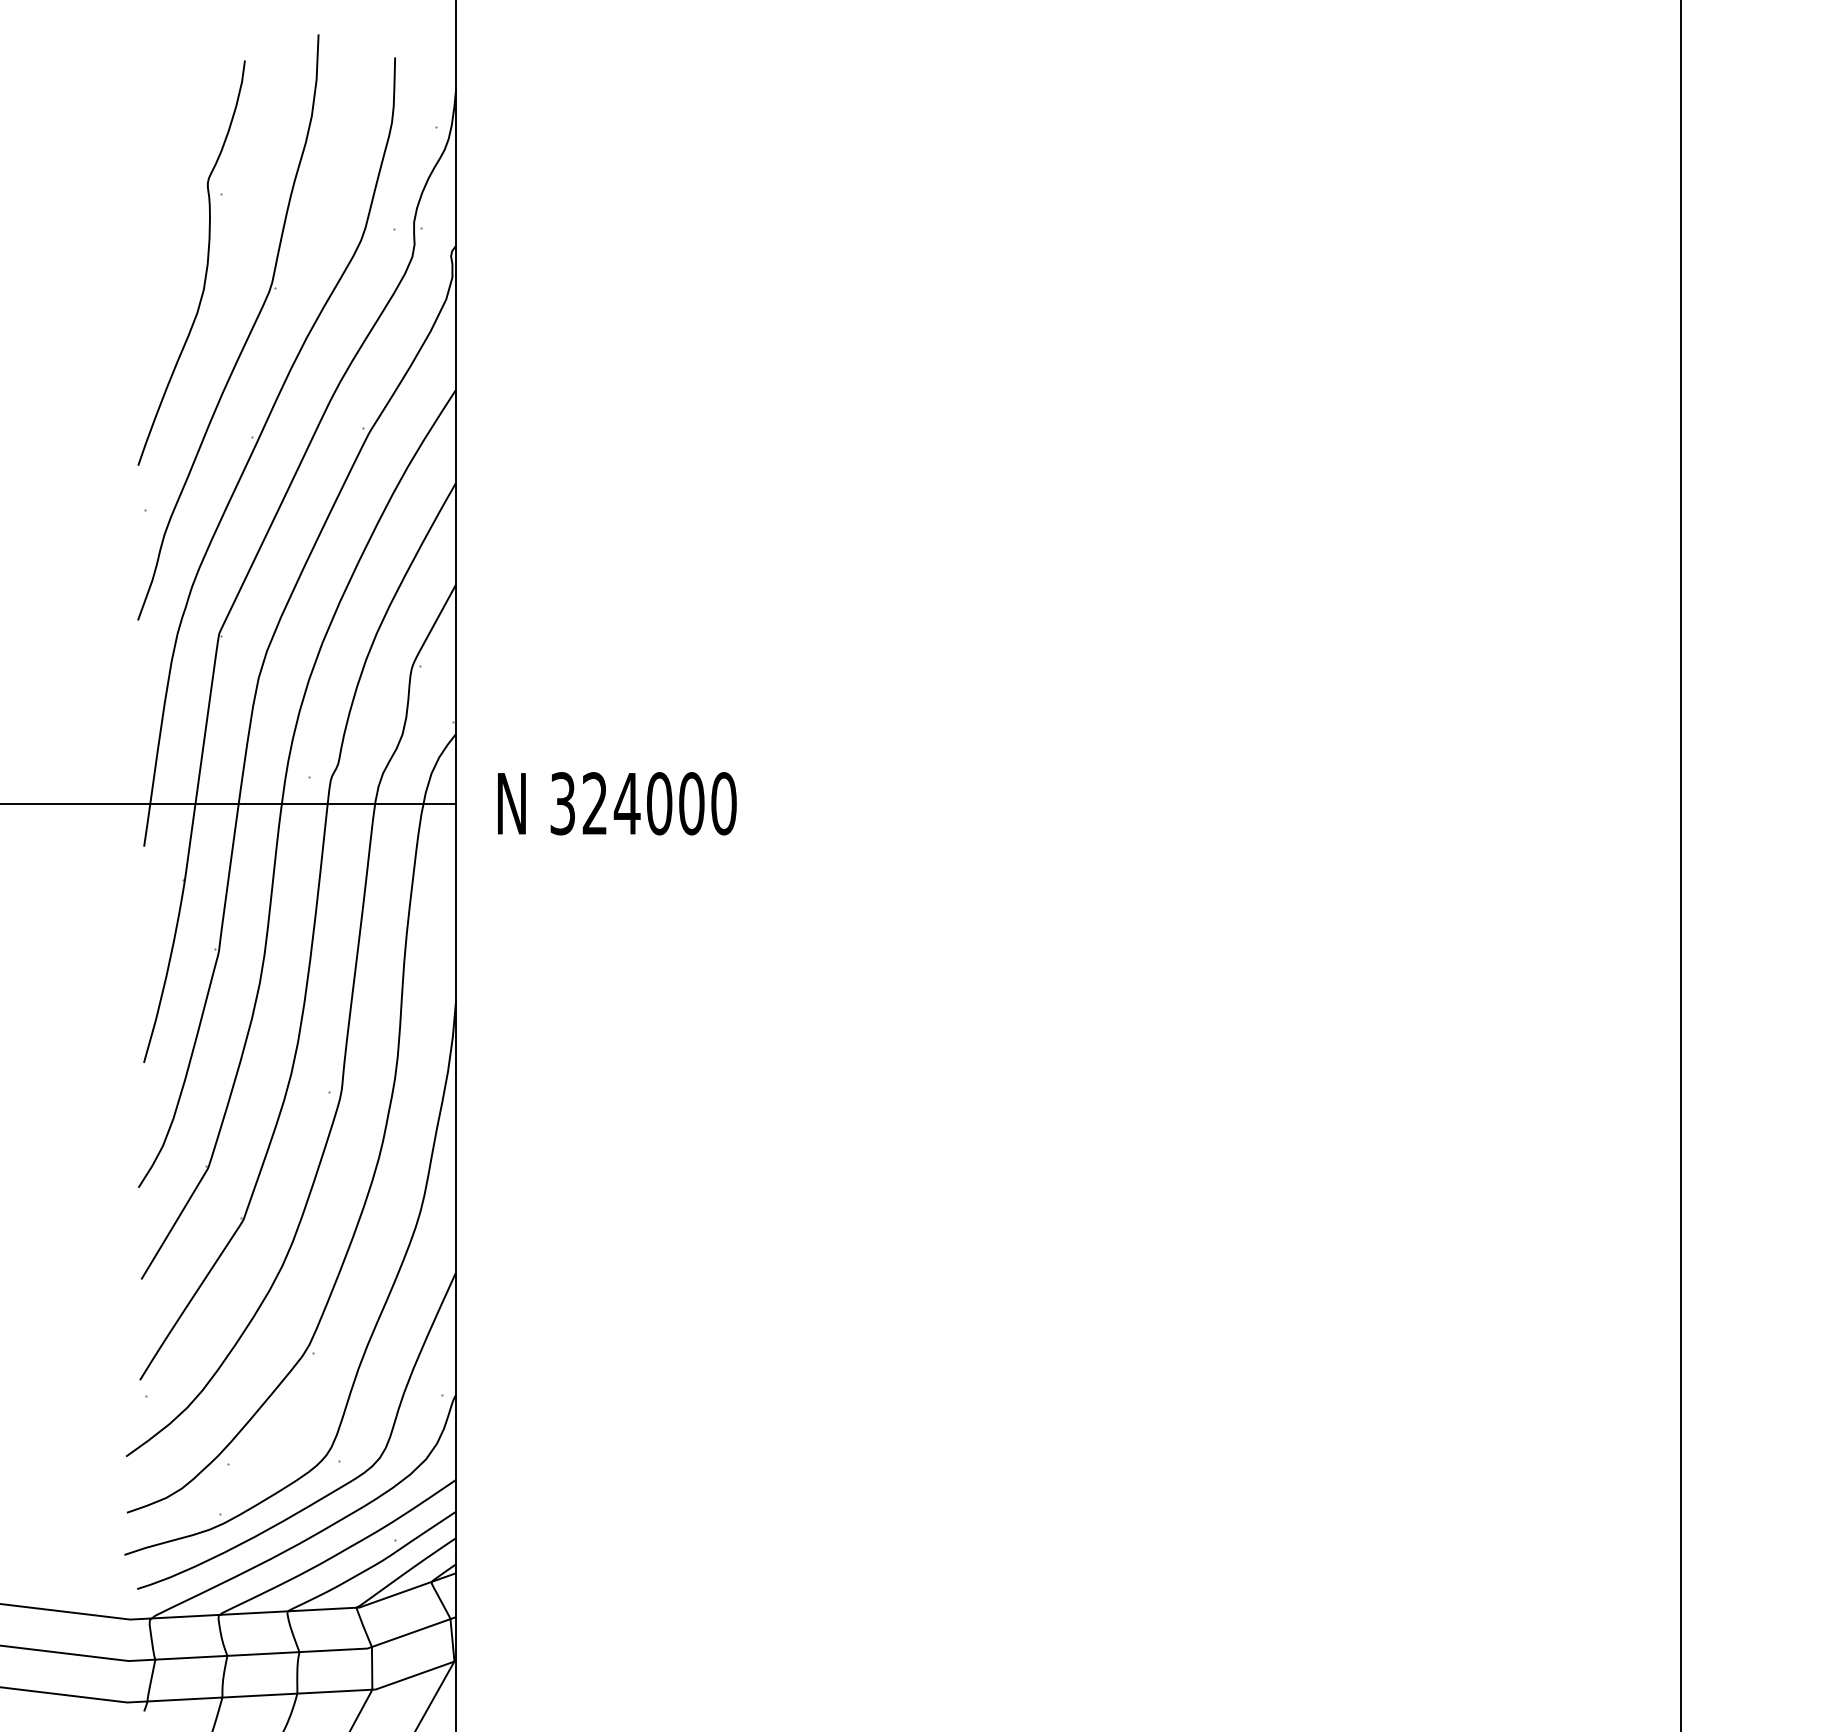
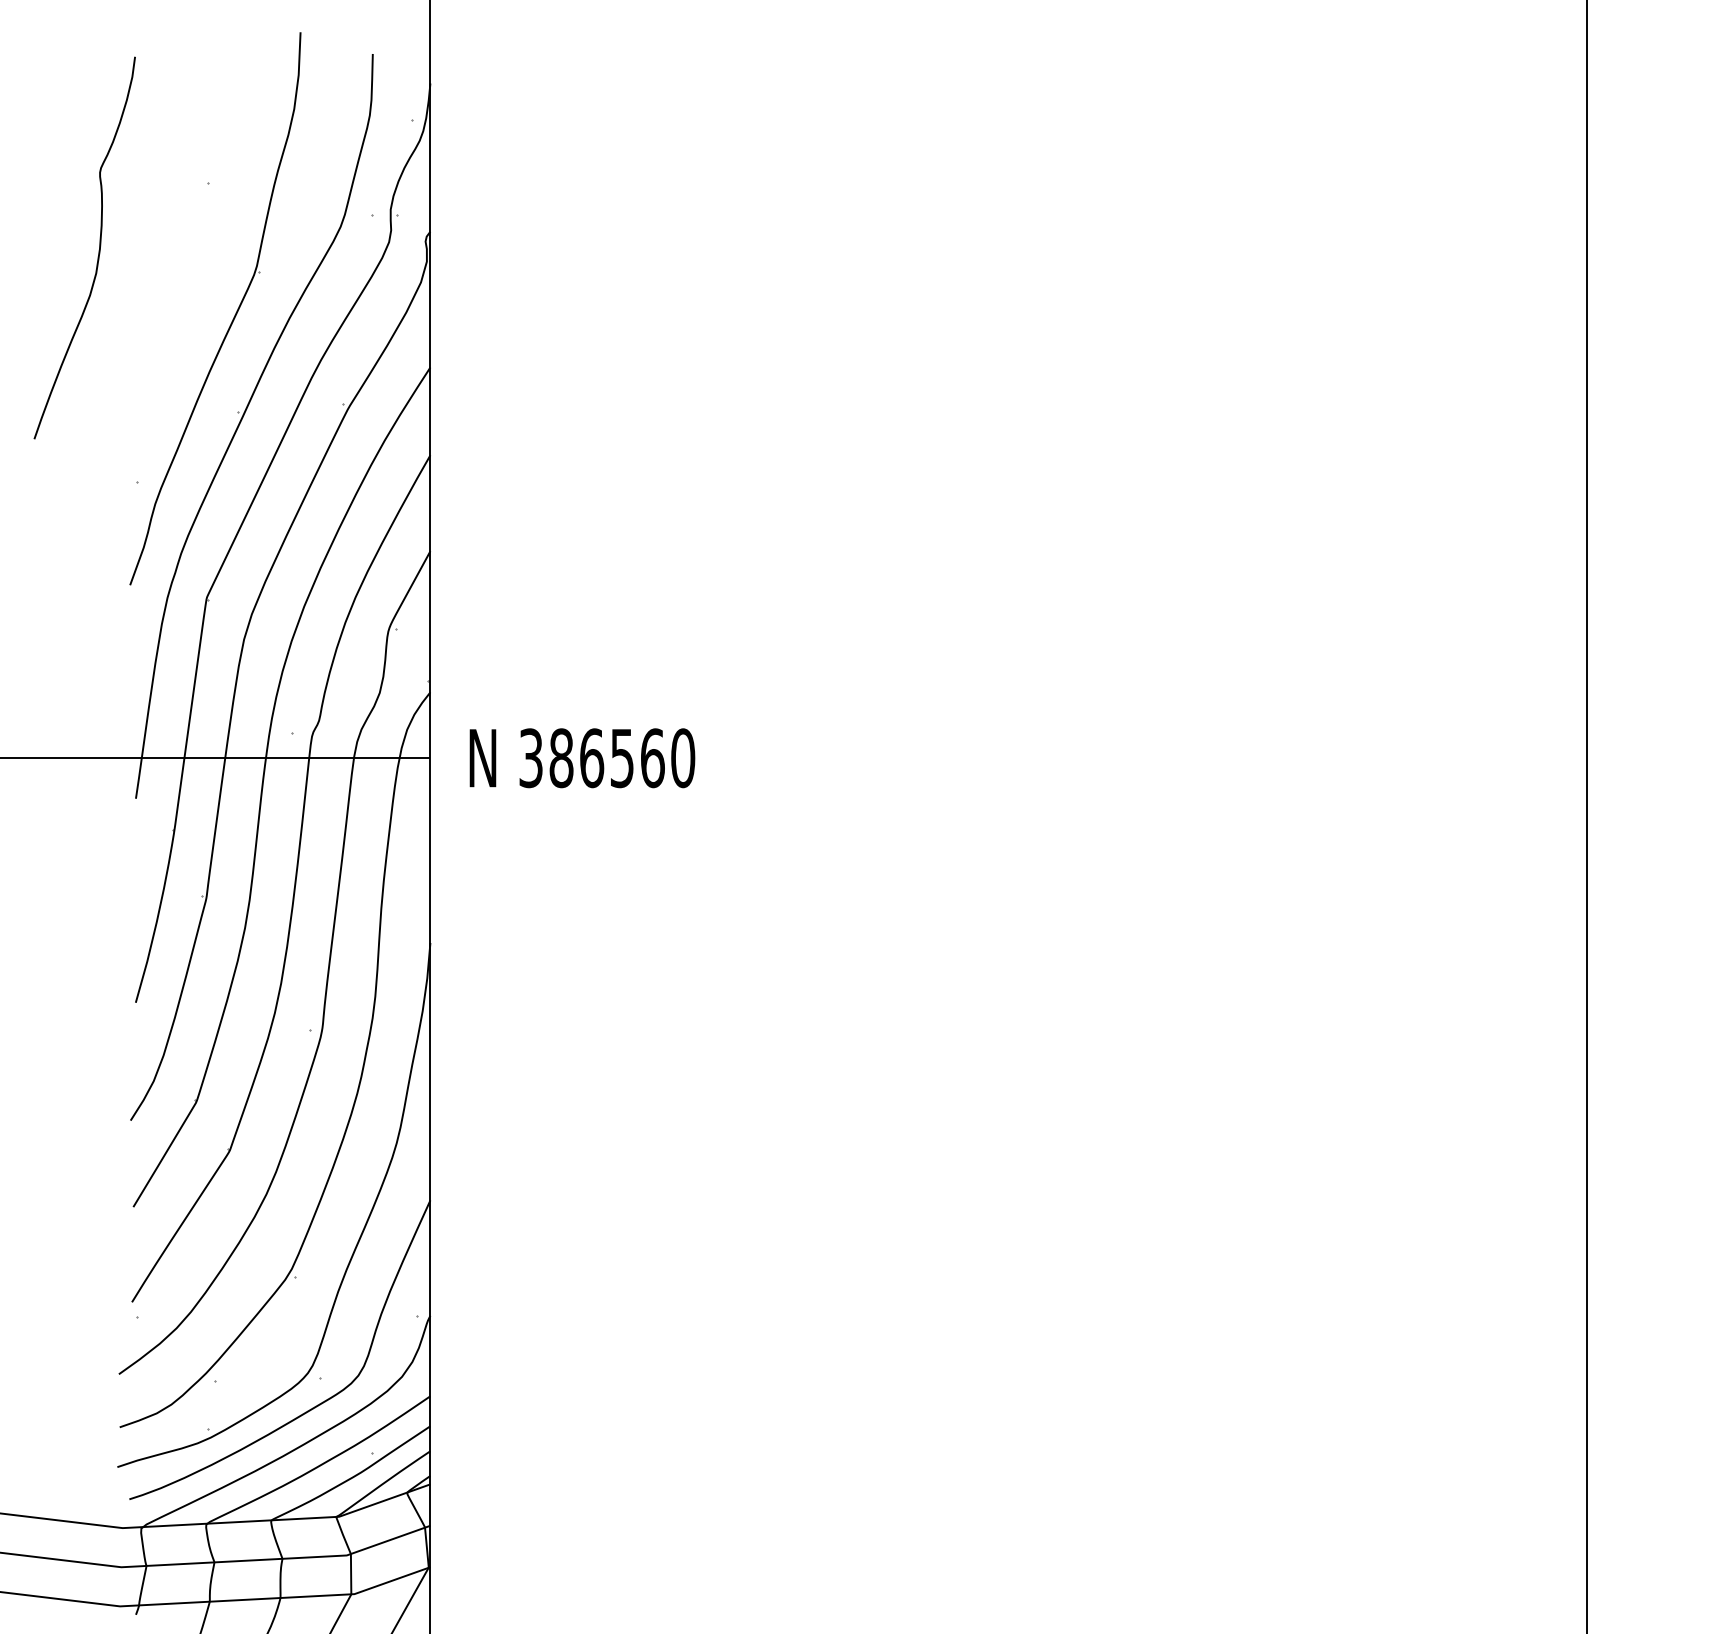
curve: (206, 265) -> (98, 250), moved
text: (642, 804) -> (606, 758), 324000 -> 386560

